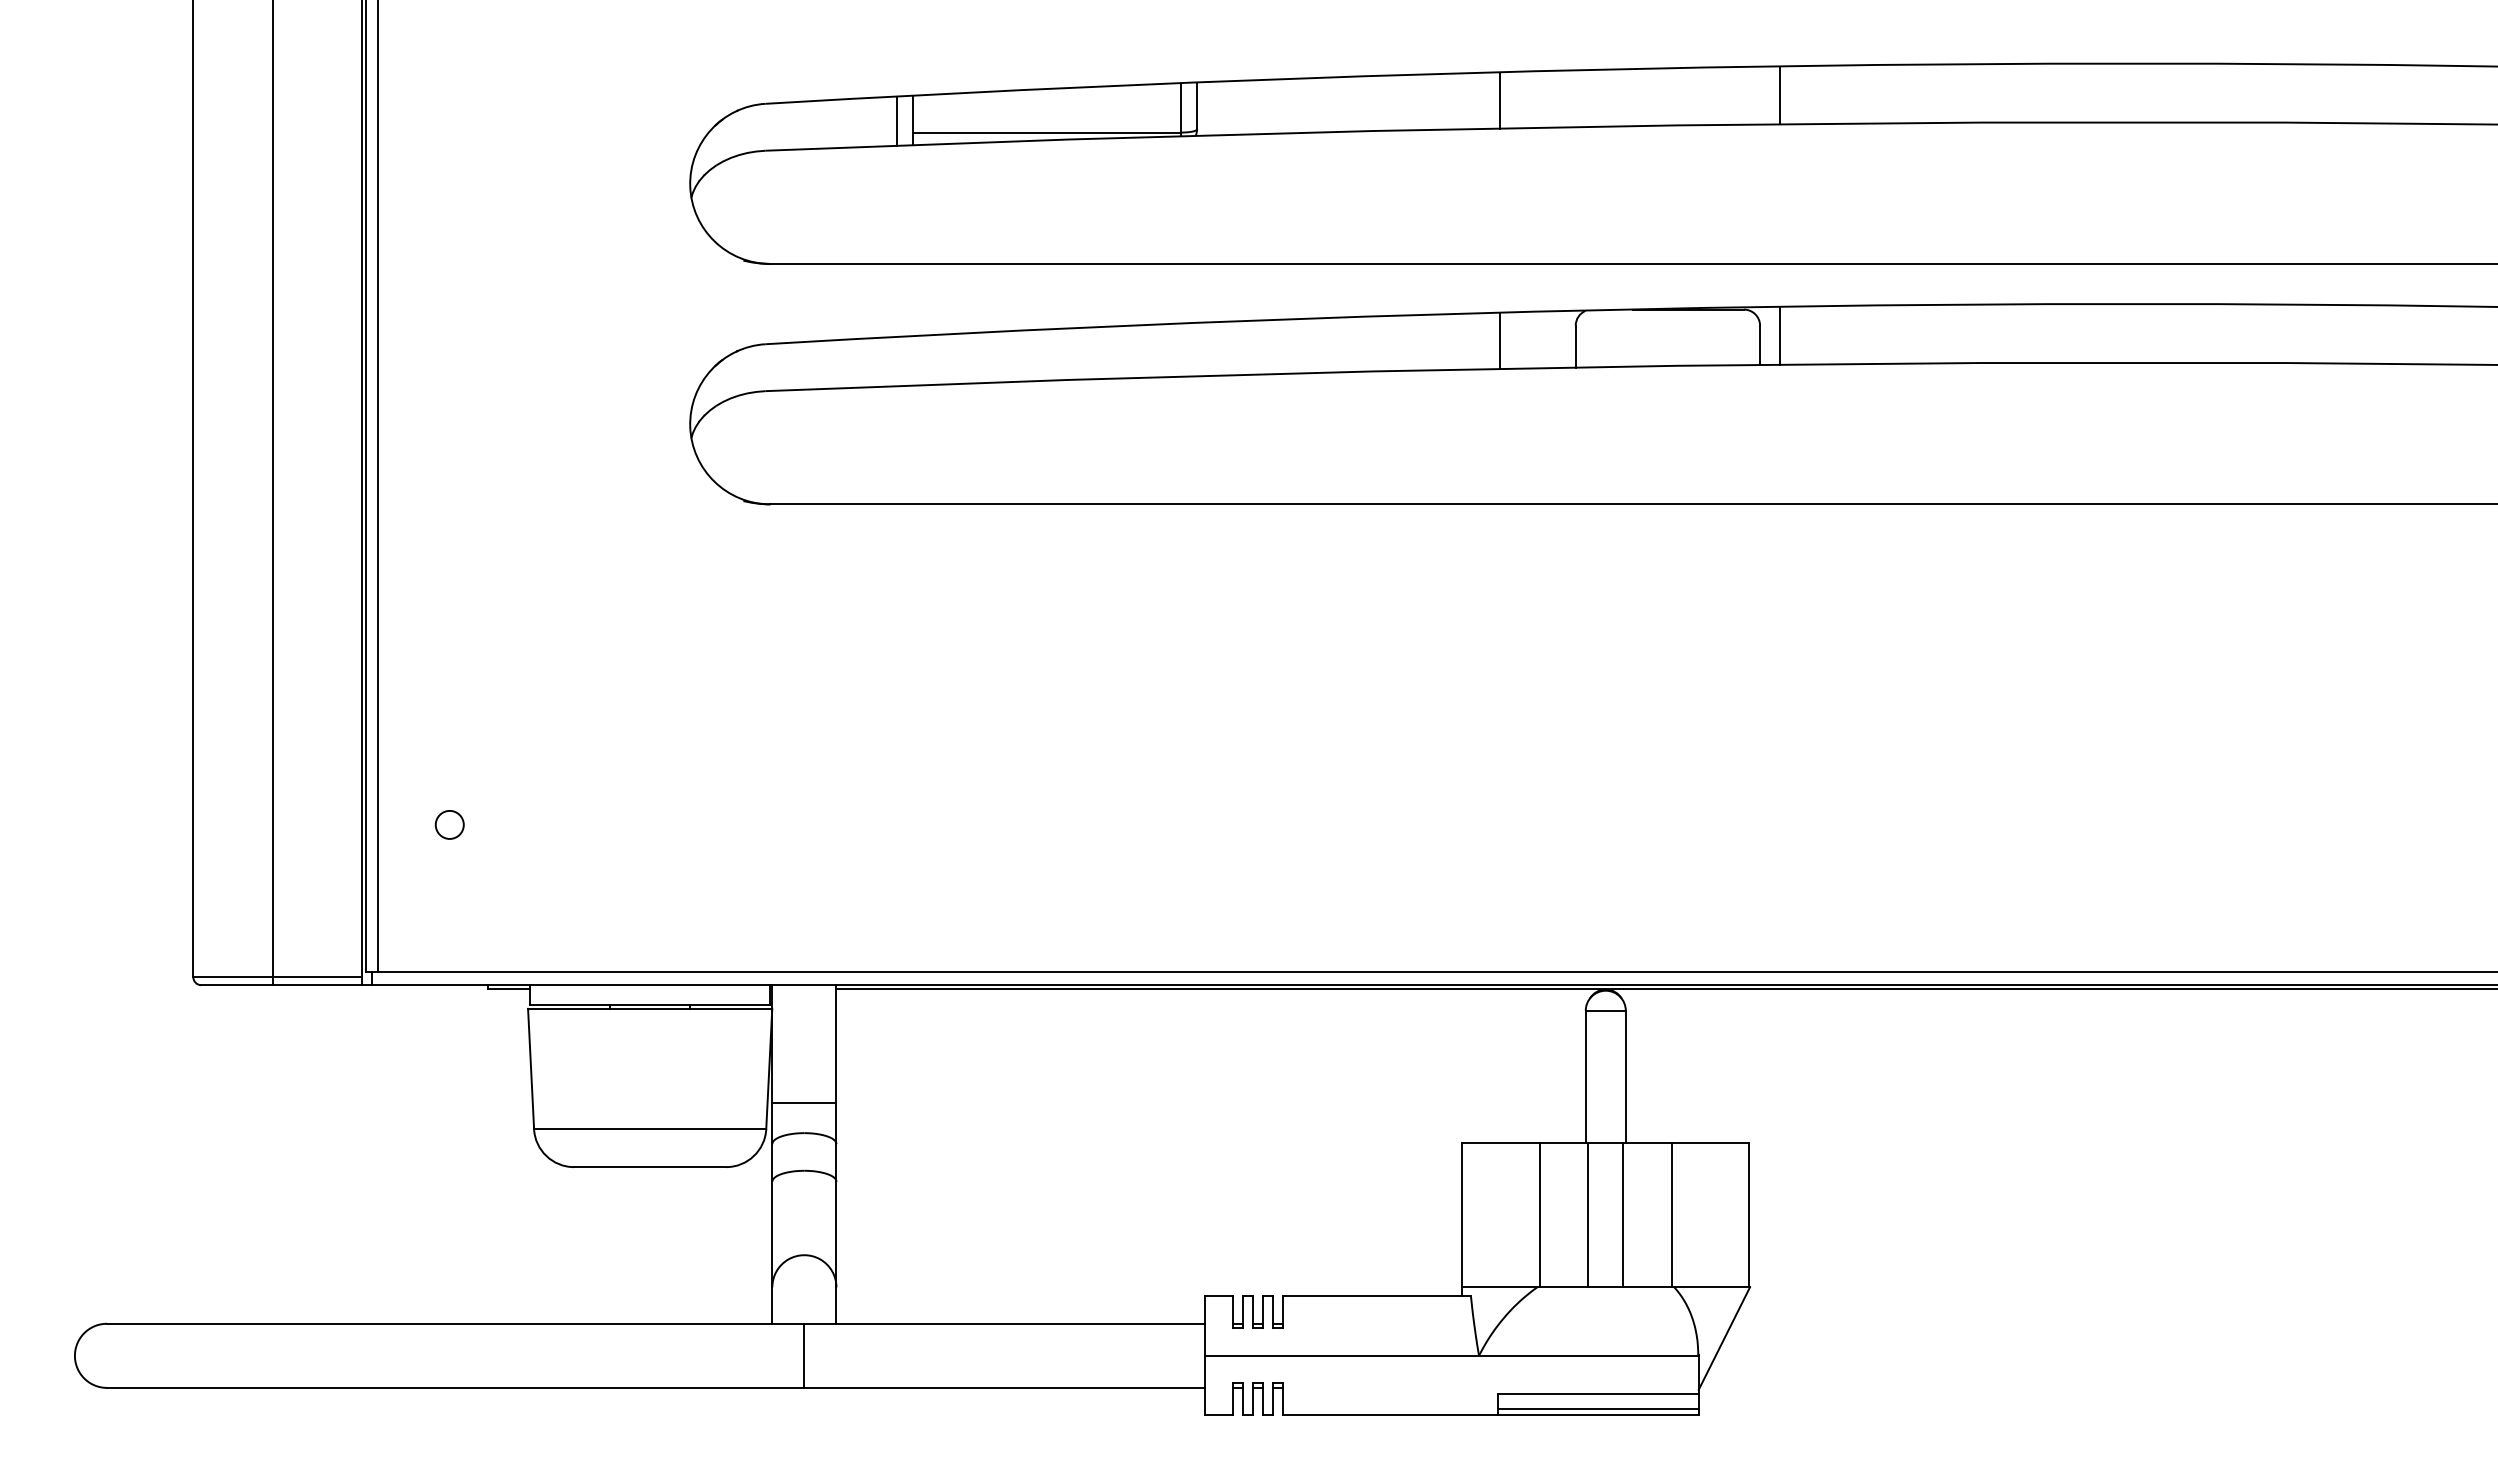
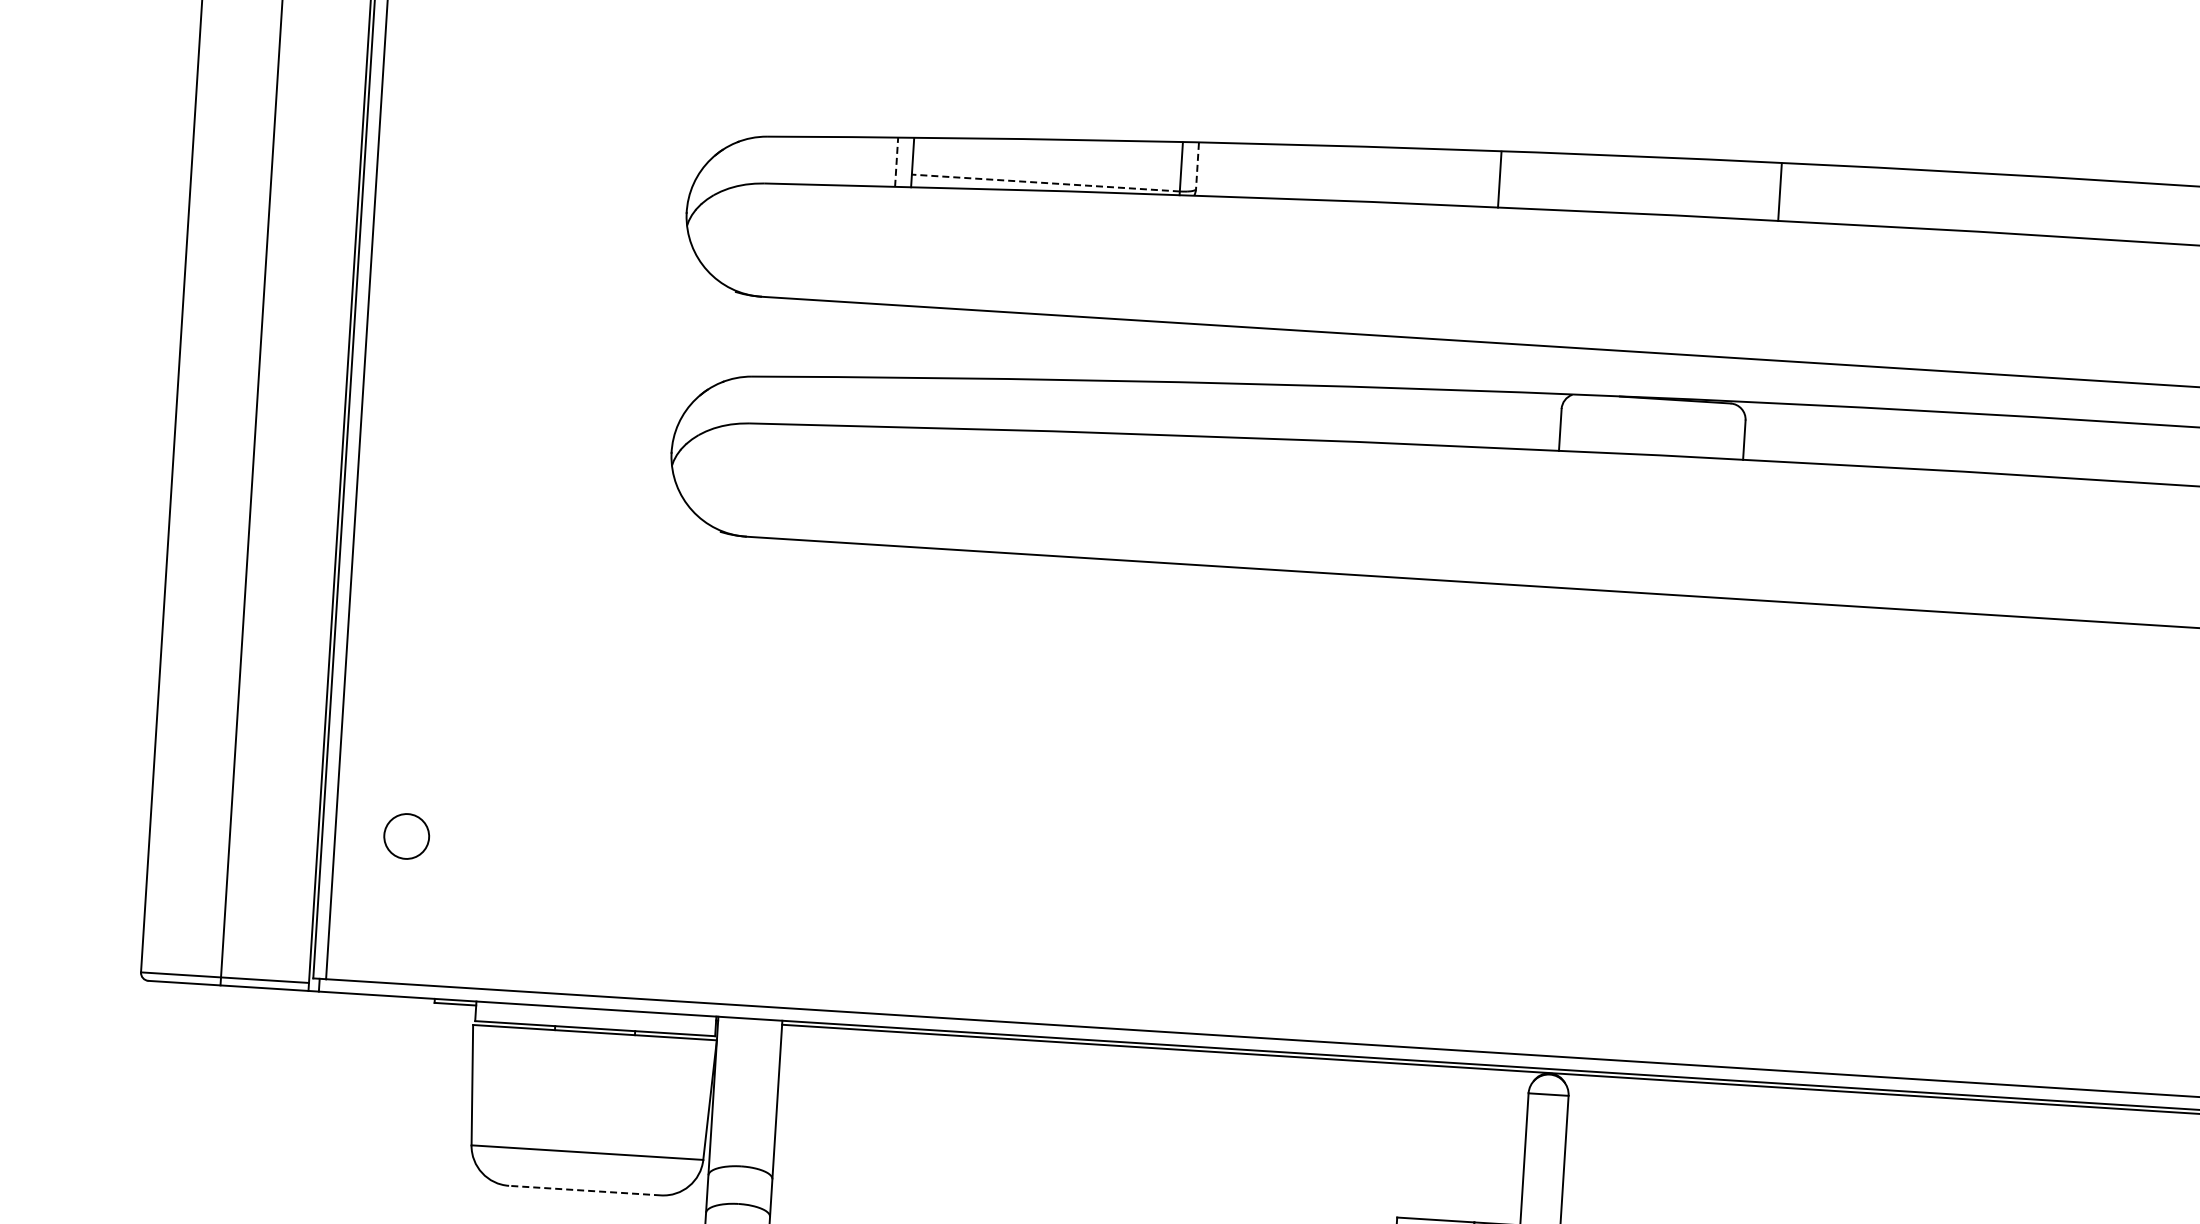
line: (1197, 106) -> (1197, 166), solid -> dashed
line: (896, 120) -> (896, 161), solid -> dashed
line: (1046, 132) -> (1045, 182), solid -> dashed
line: (1780, 335) -> (1765, 431), removed
line: (1499, 341) -> (1484, 419), removed
circle: (449, 824) -> (406, 836), size x1.6
line: (804, 1103) -> (743, 1136), removed
line: (649, 1167) -> (584, 1190), solid -> dashed

